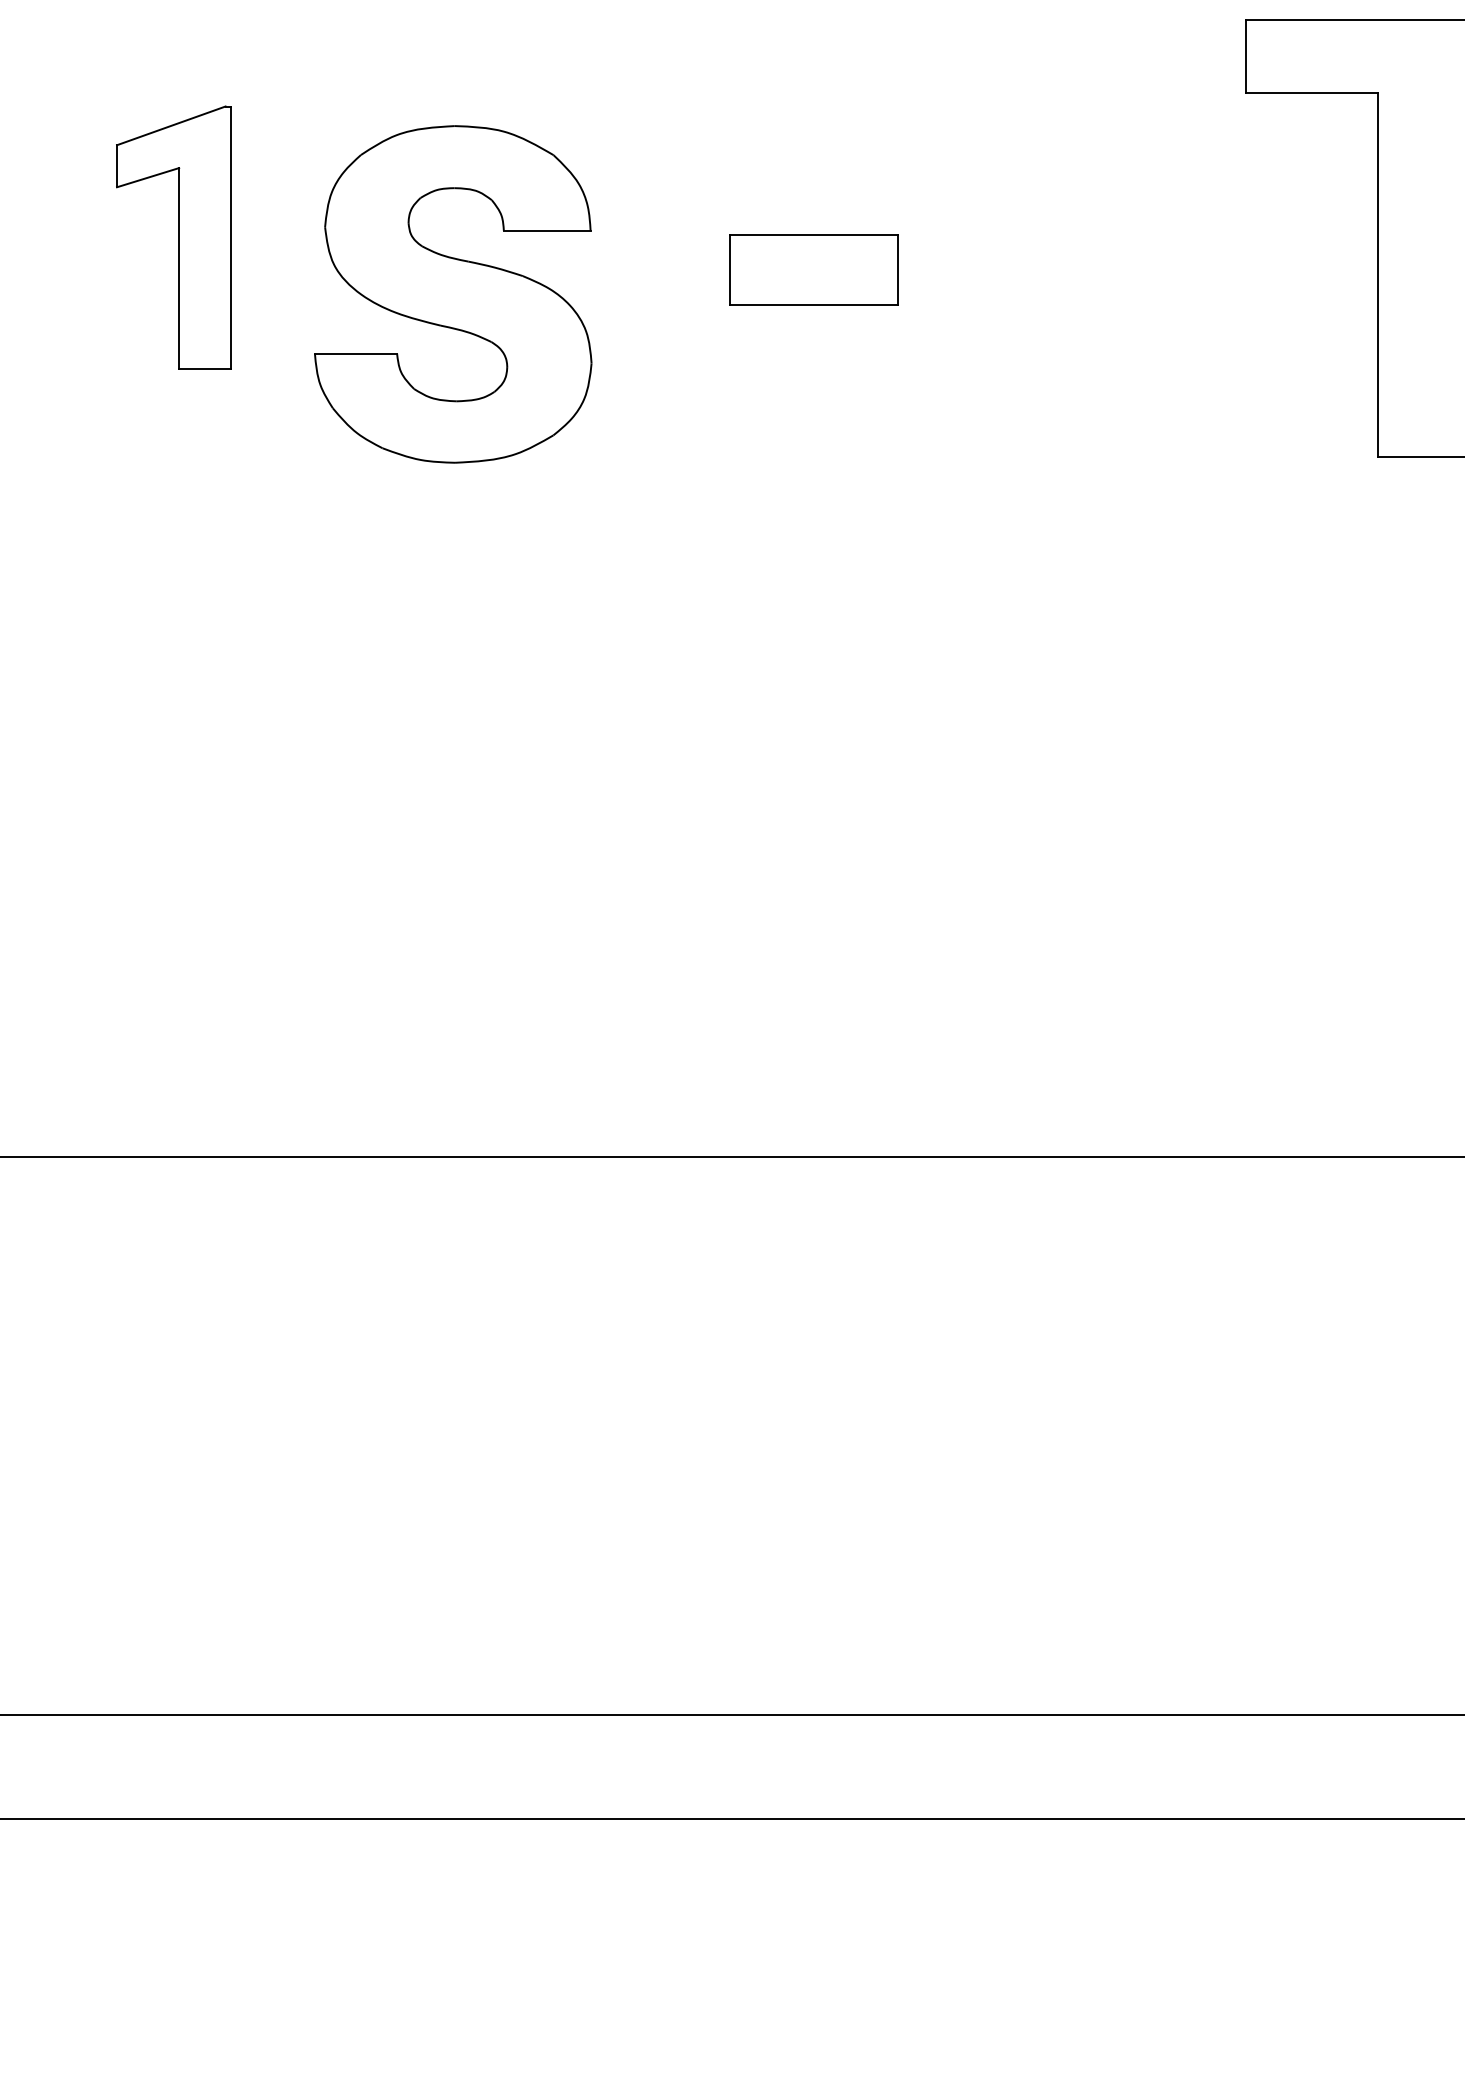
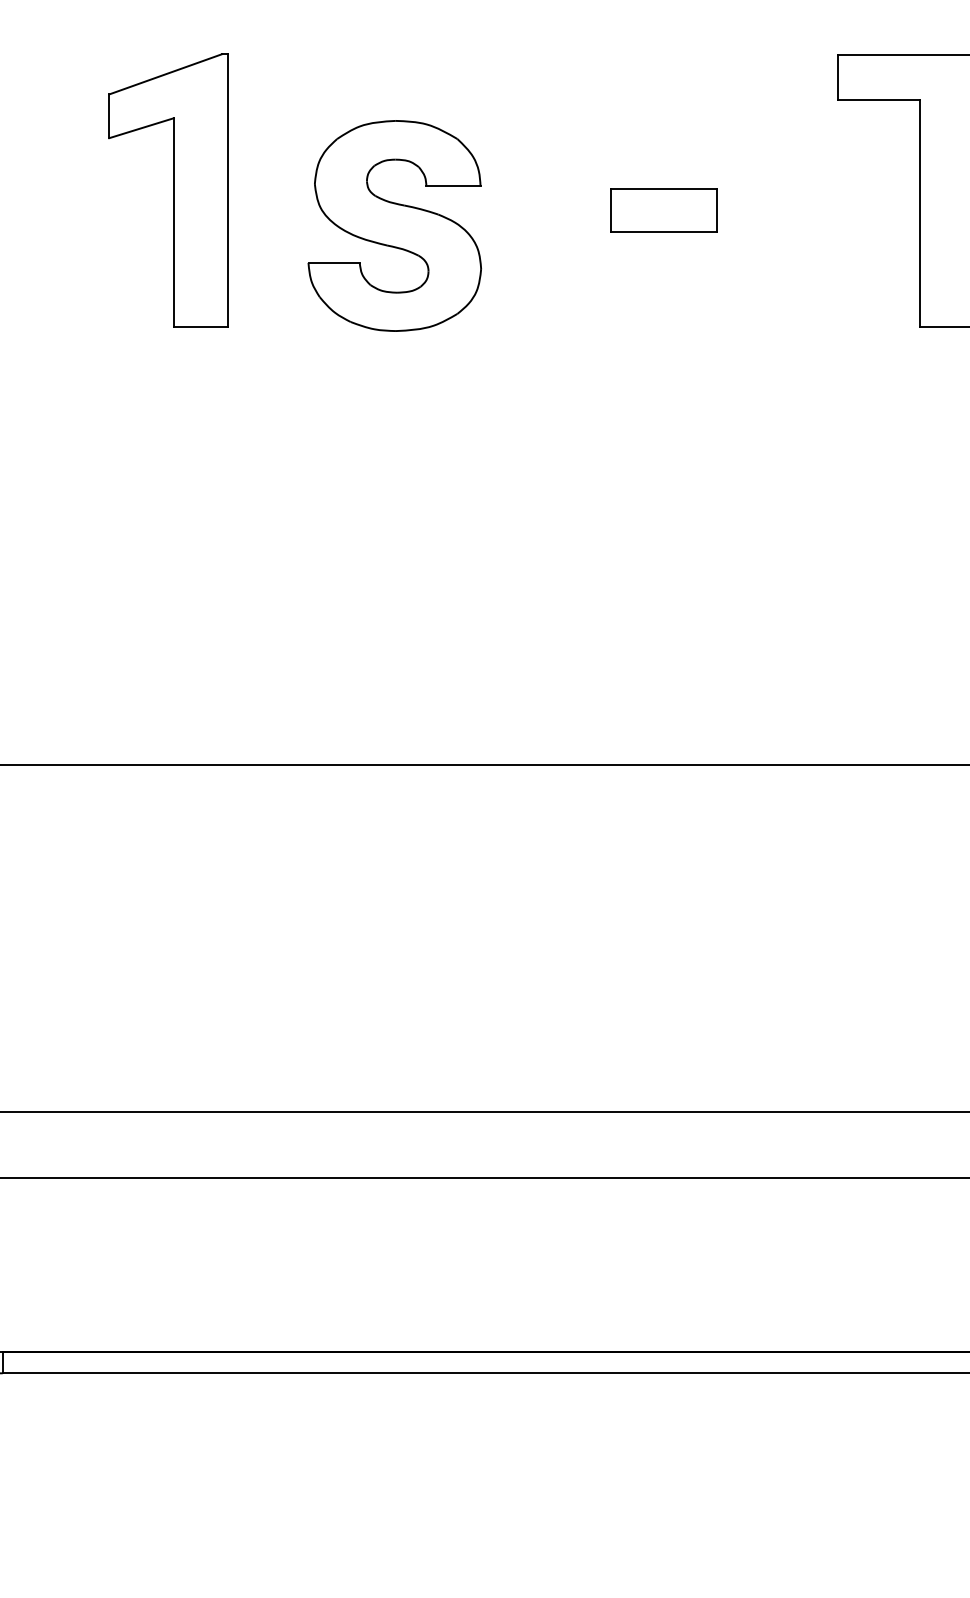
part: (173, 237) -> (168, 190), size x1.67
part: (813, 269) -> (663, 210), moved
part: (452, 293) -> (394, 225), moved

